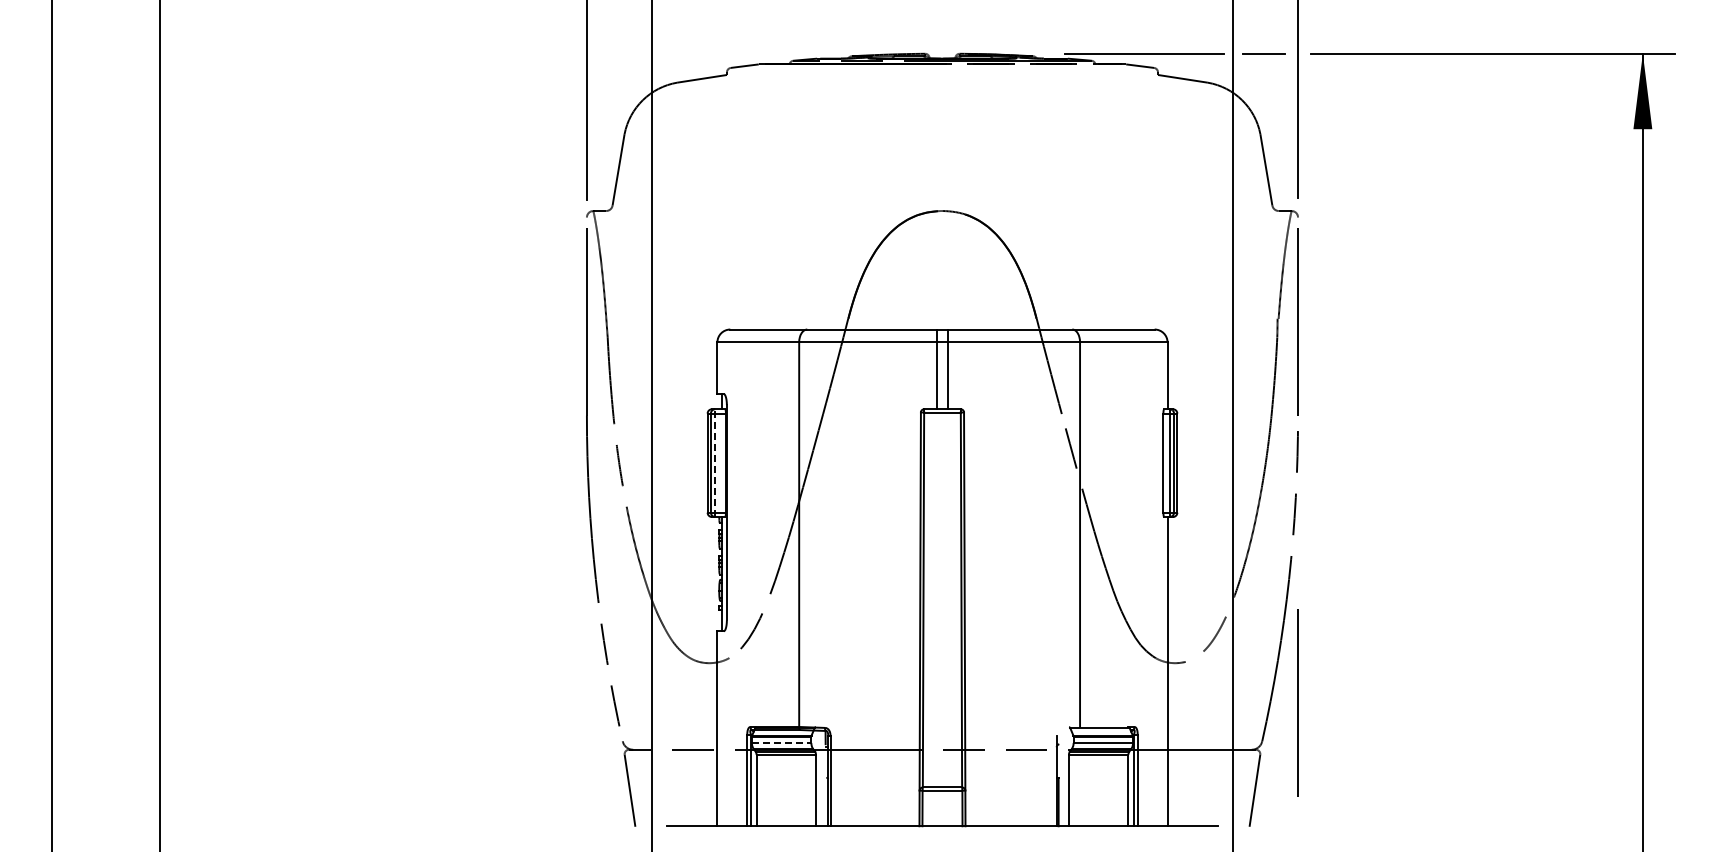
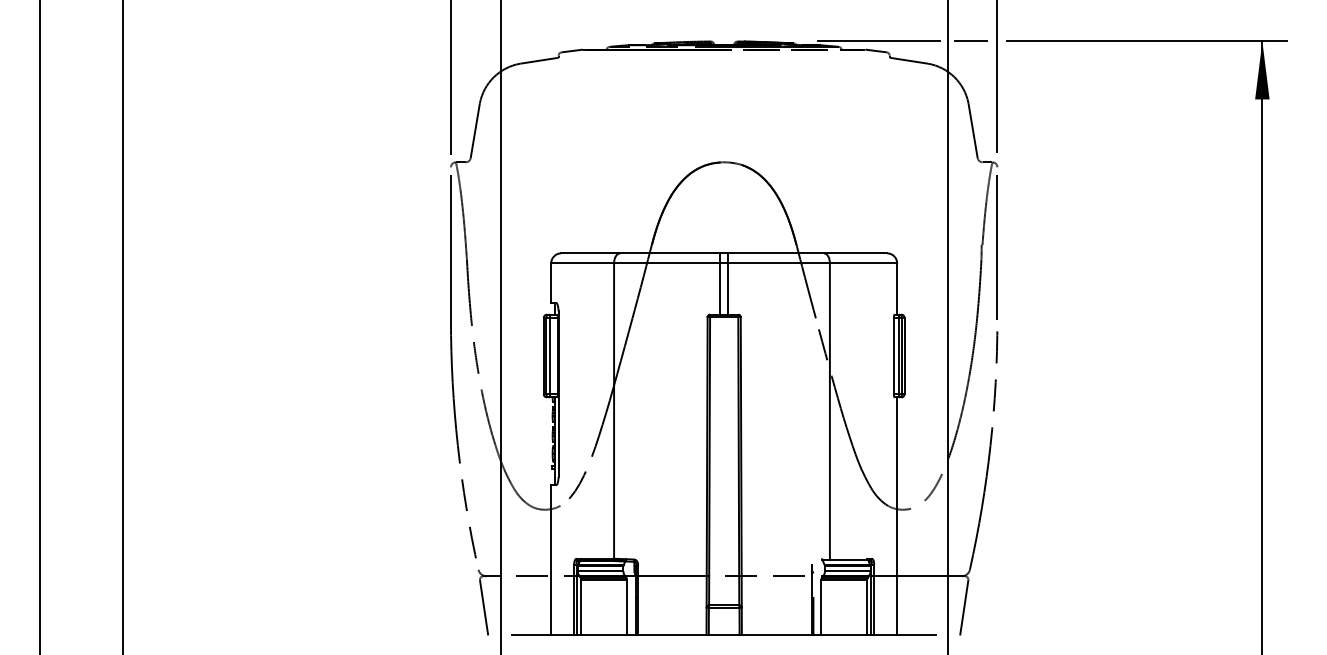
line: (715, 463) -> (549, 356), dashed -> solid
line: (1297, 702) -> (996, 539), removed
line: (781, 742) -> (600, 570), dashed -> solid

